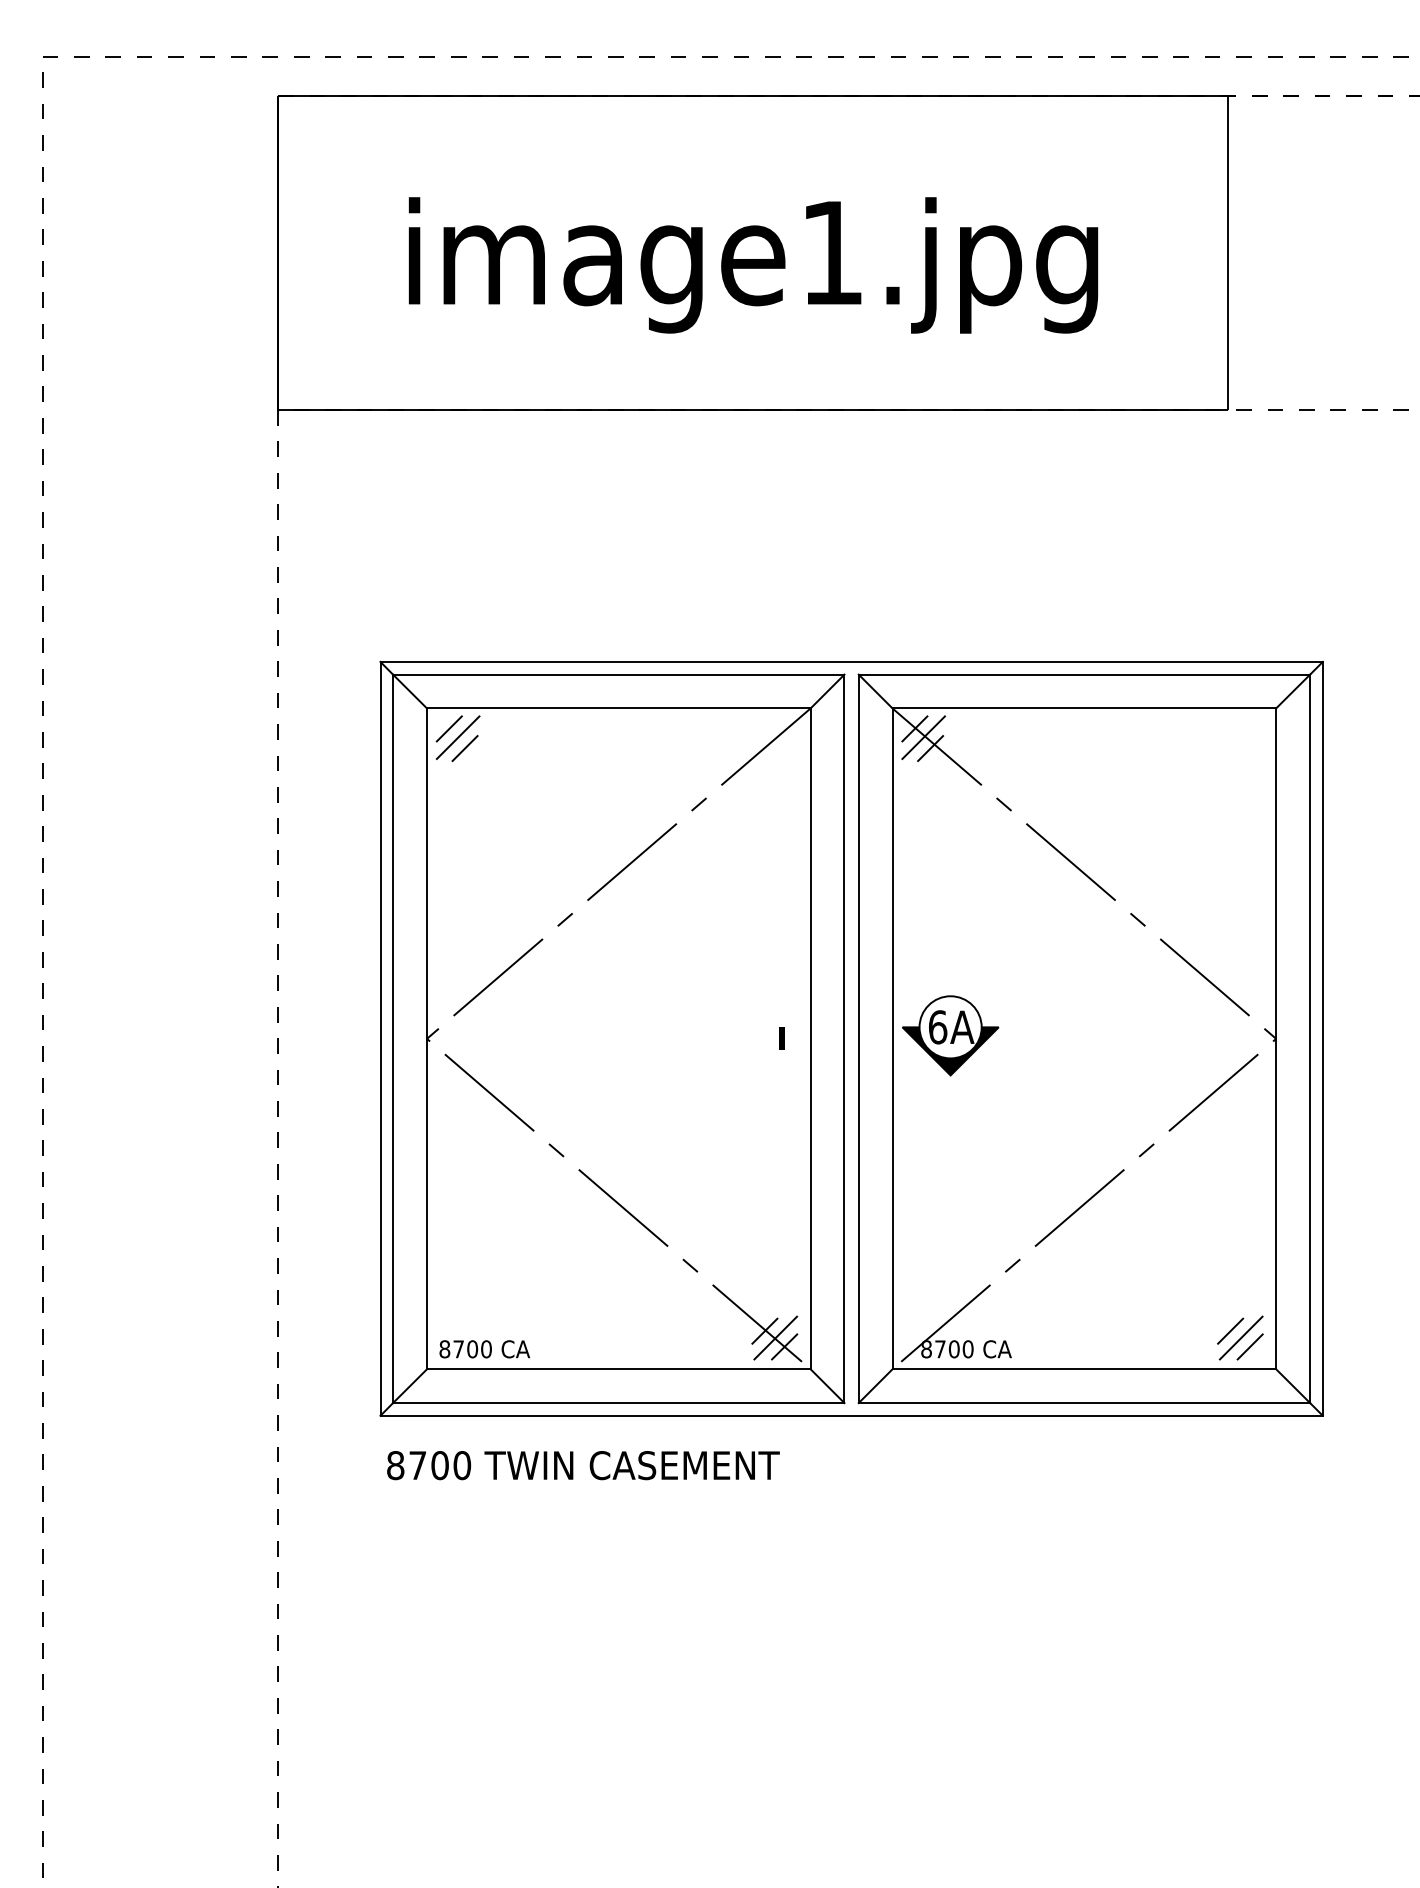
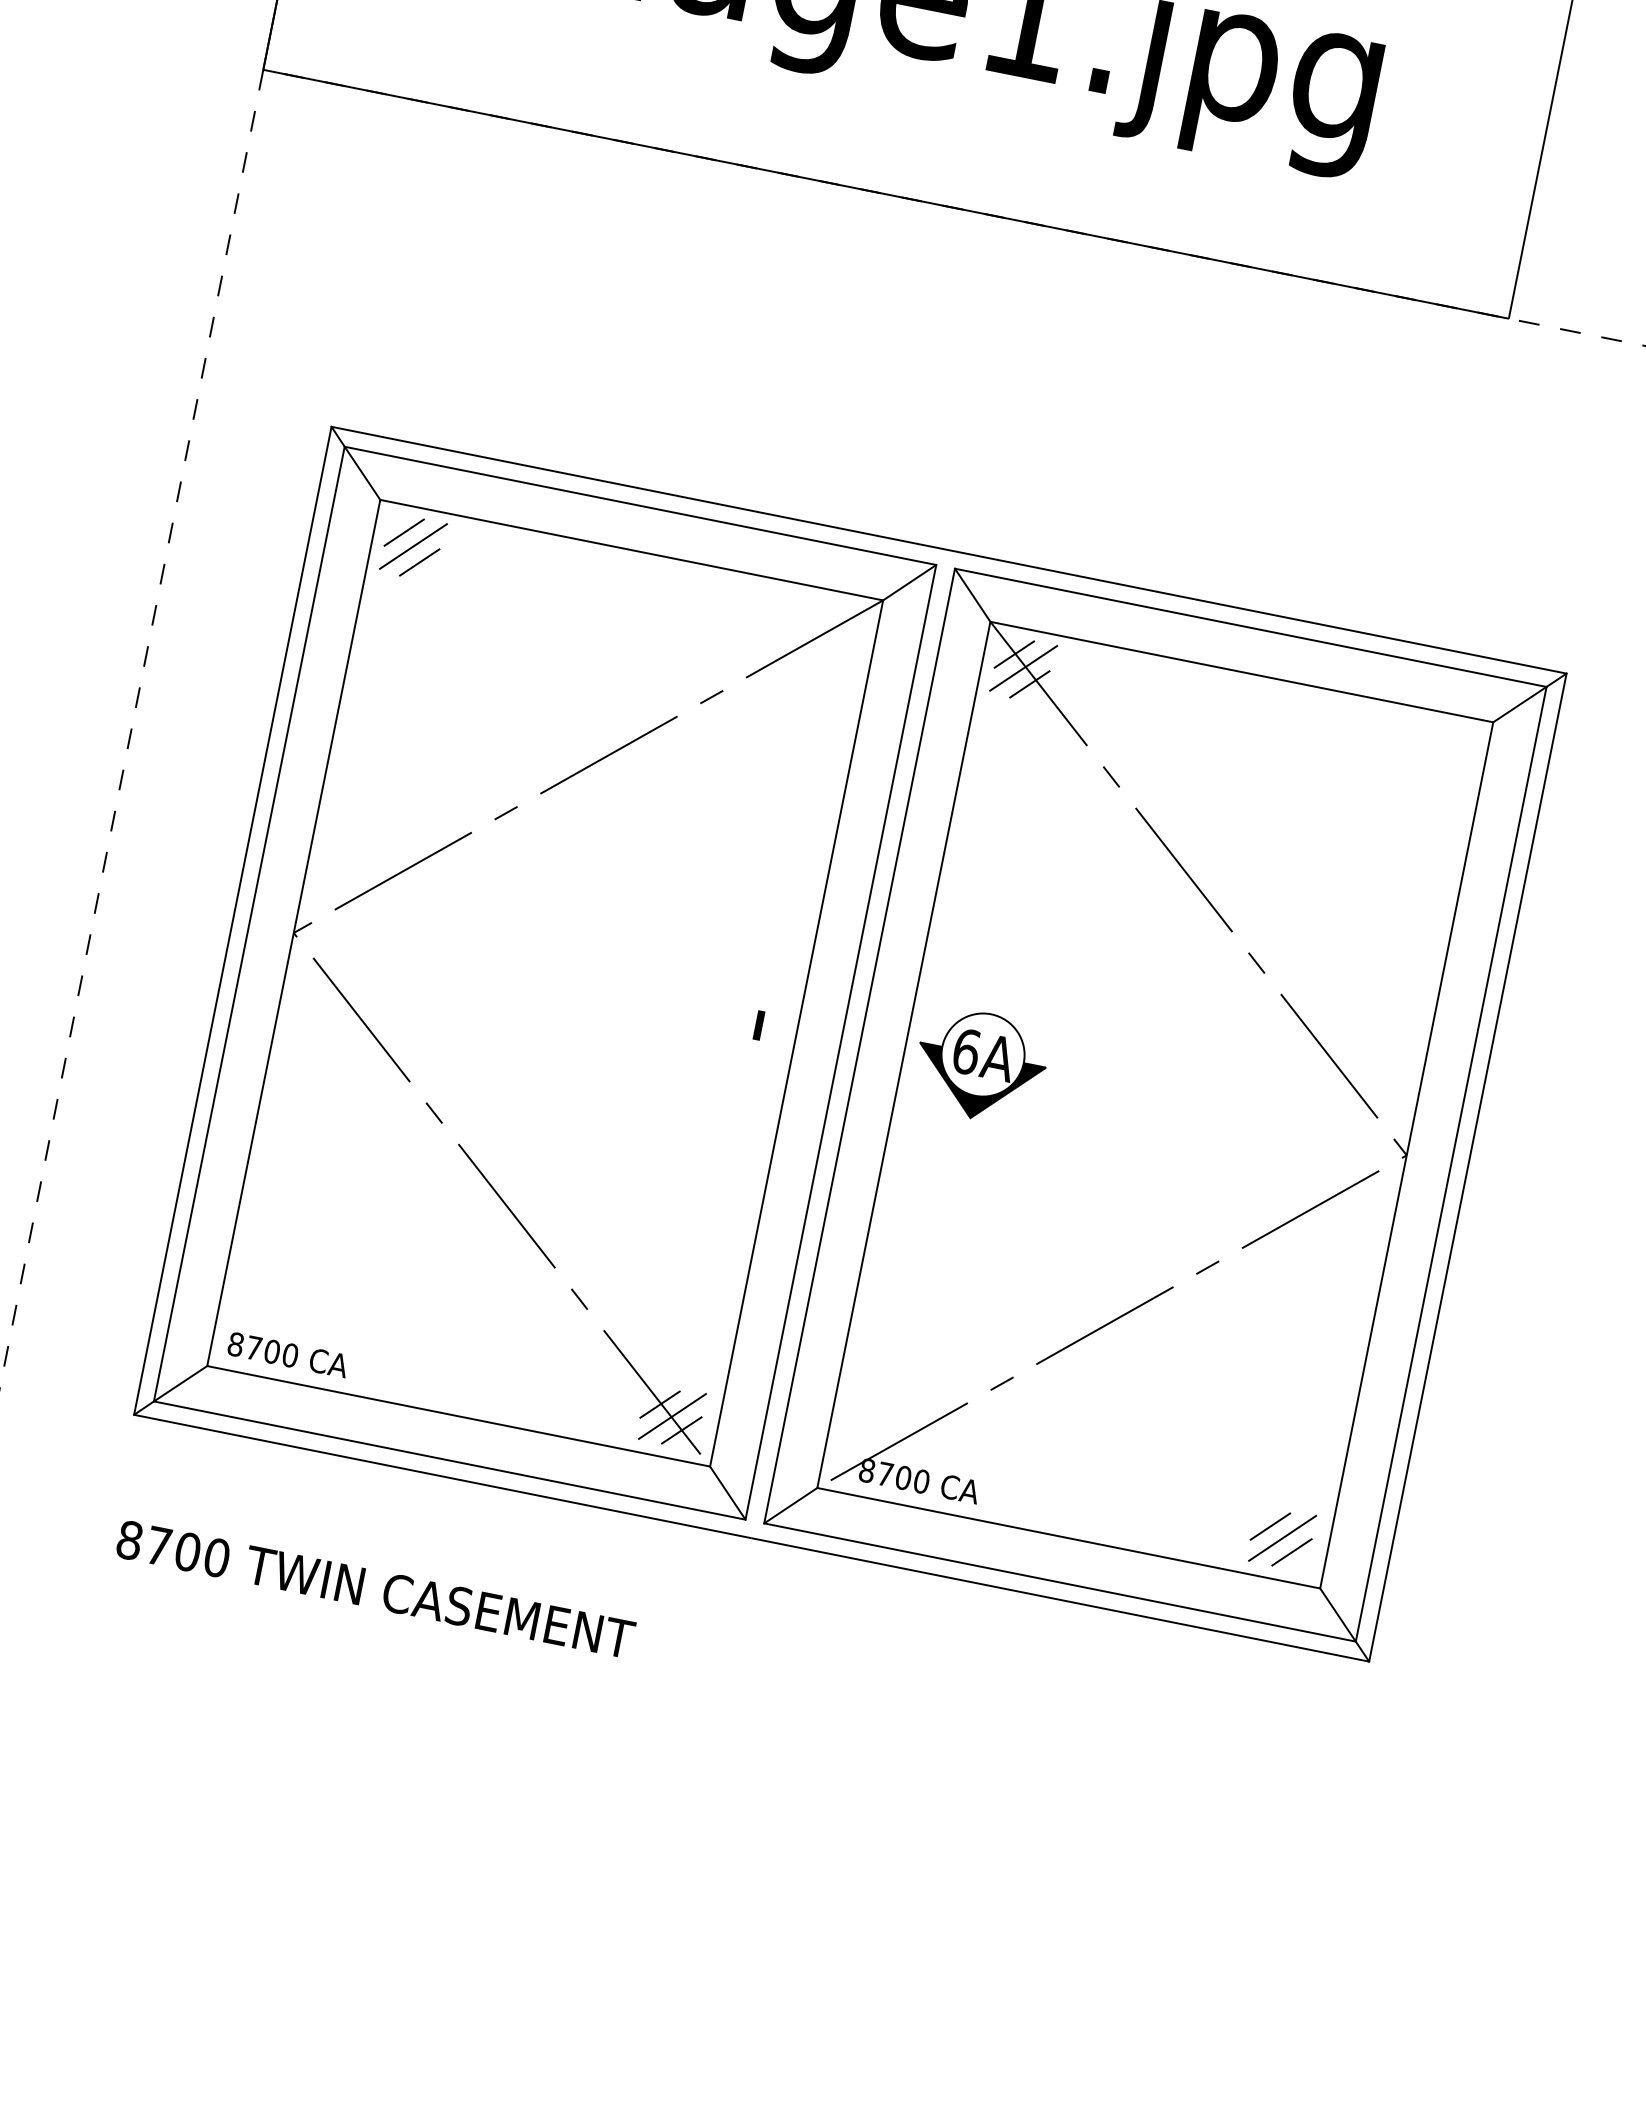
text: (583, 1465) -> (375, 1589), moved

